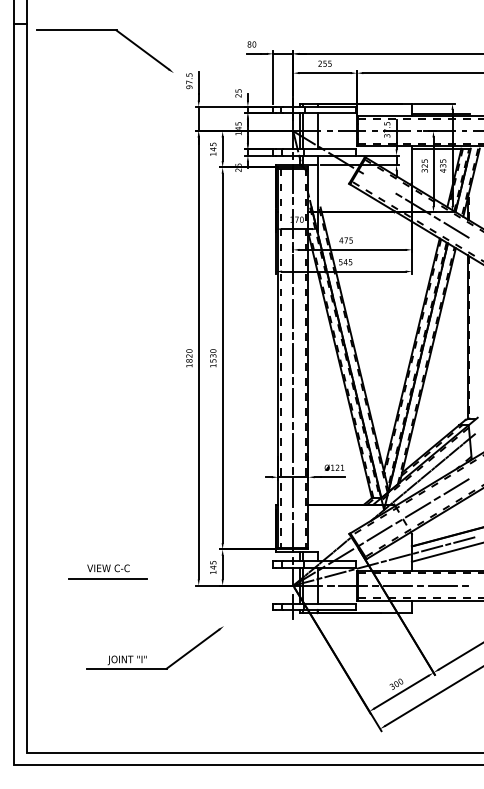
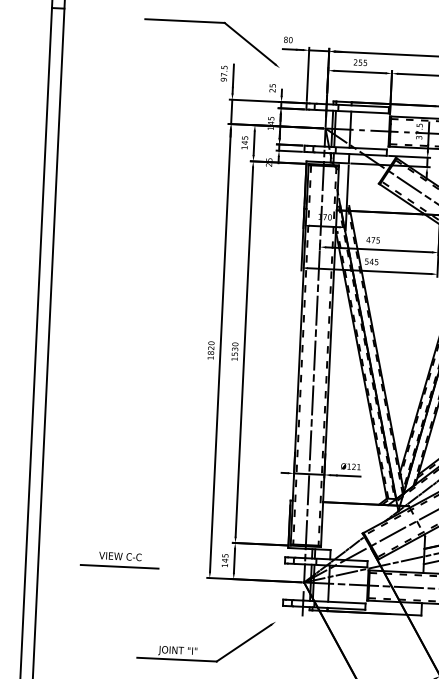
part: (104, 30) -> (212, 22), moved
line: (379, 183) -> (409, 184), added
part: (146, 655) -> (197, 647), moved

